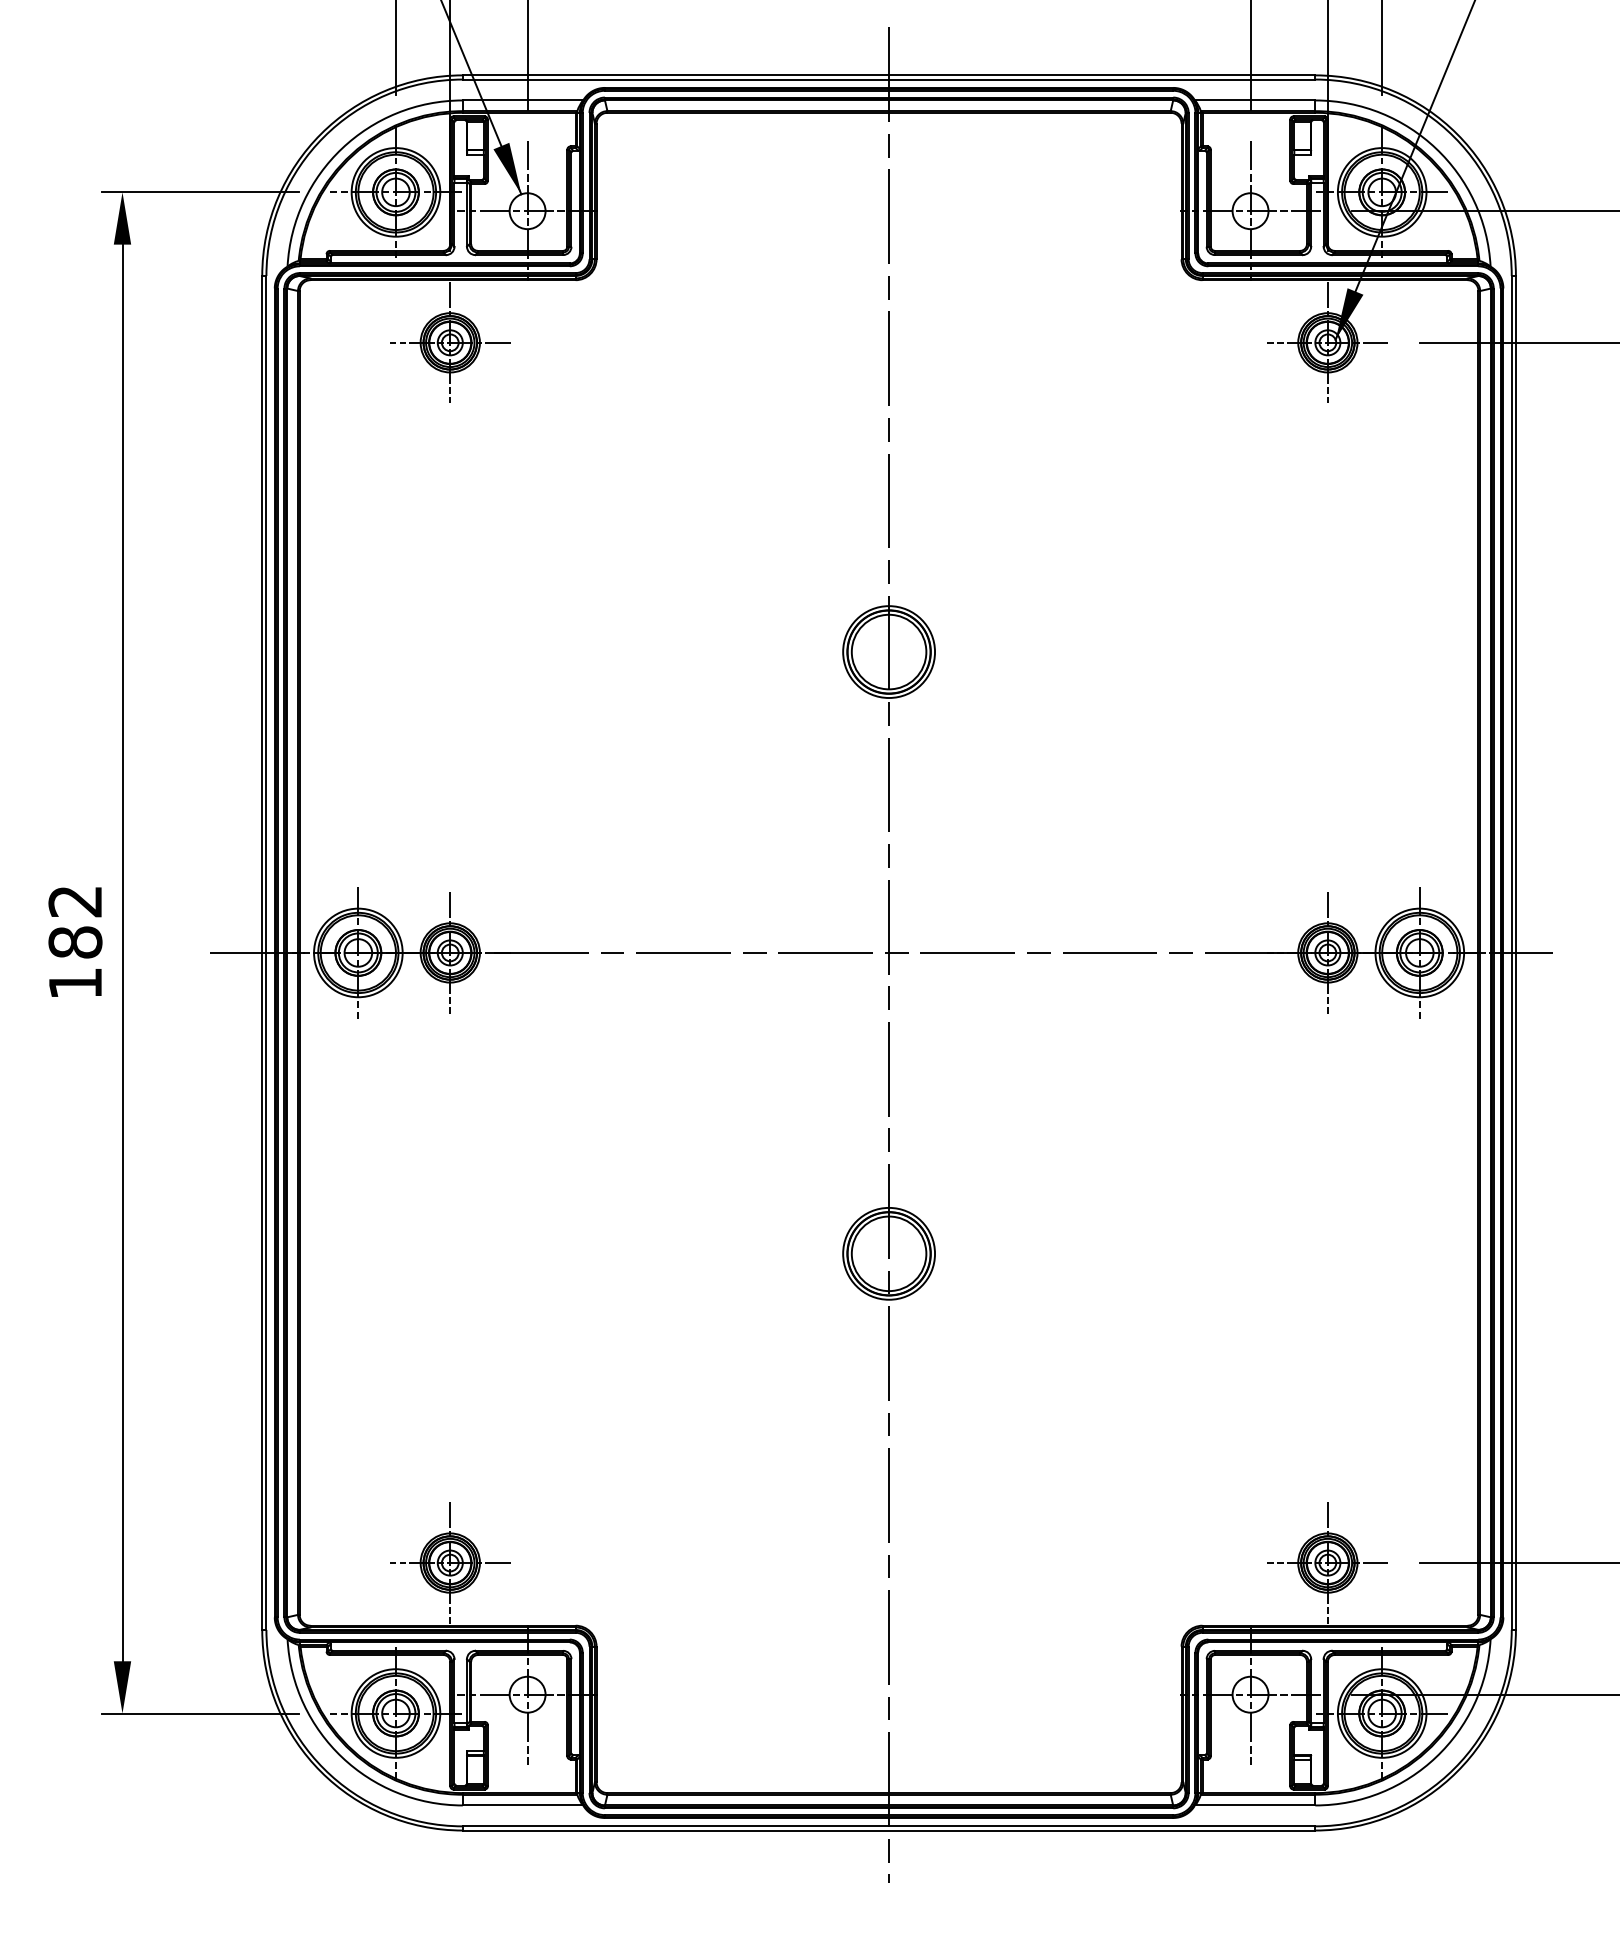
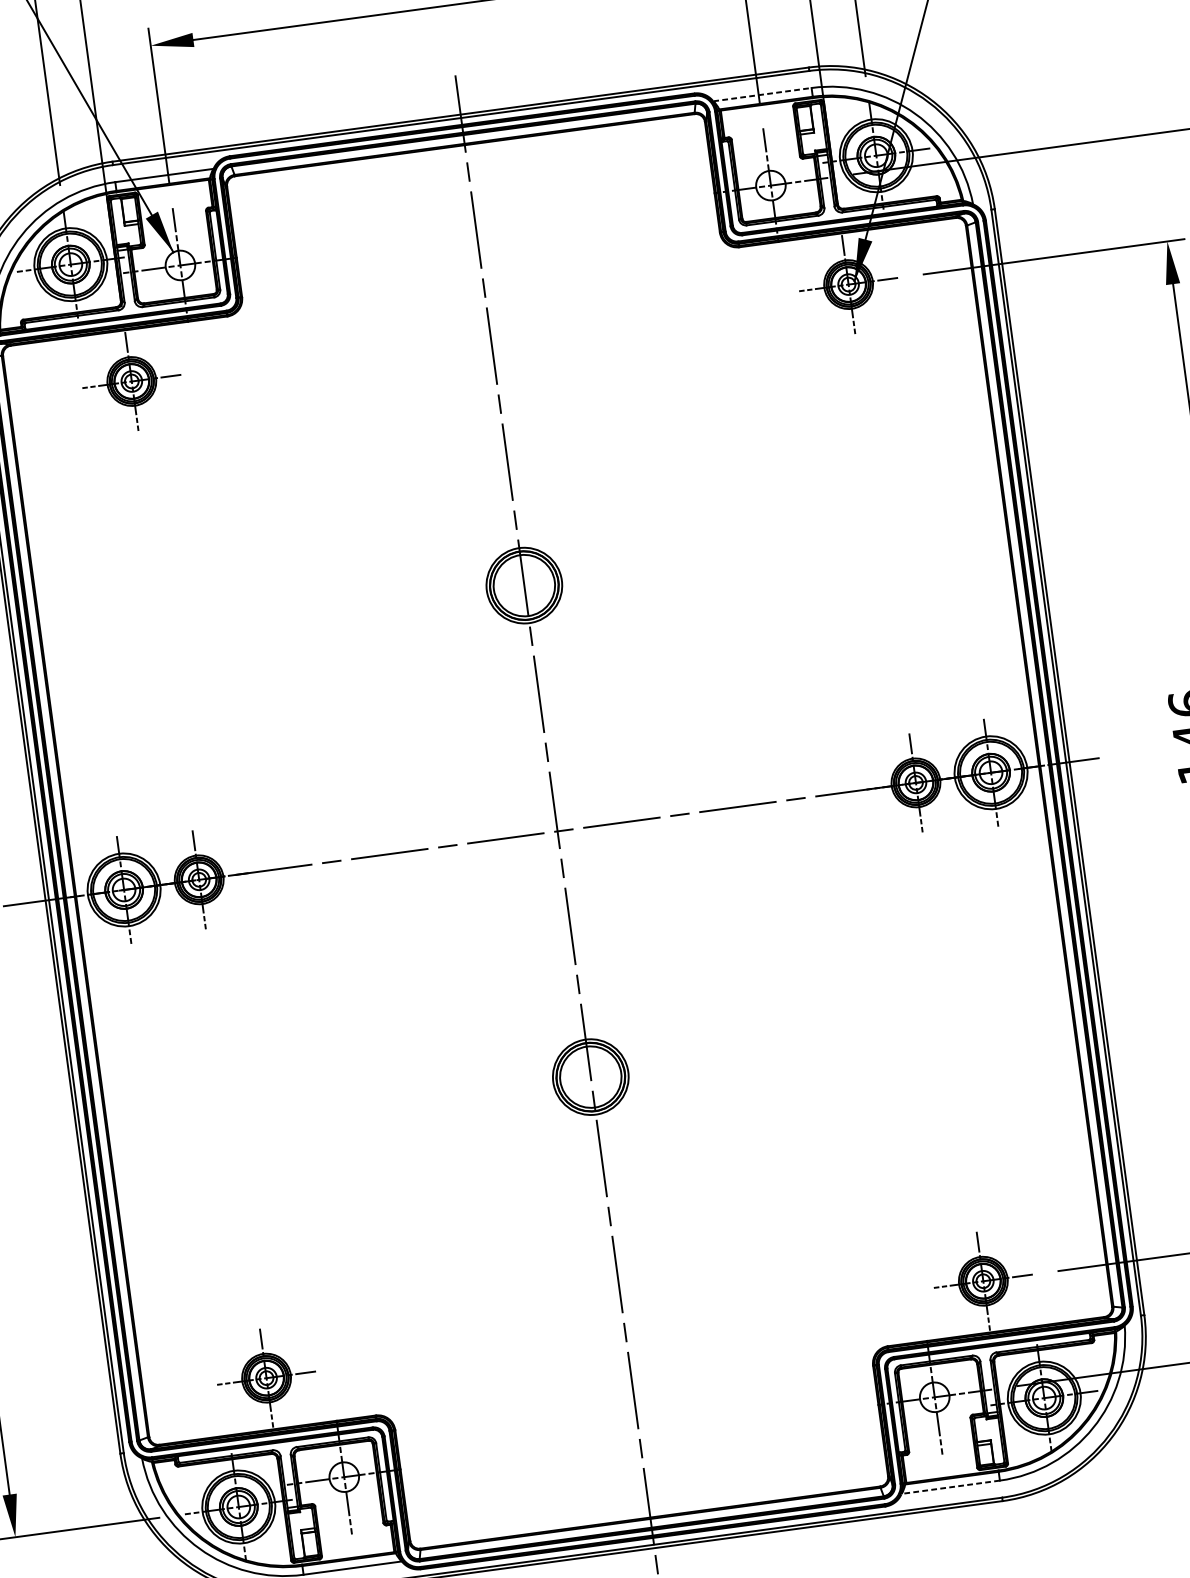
line: (1255, 100) -> (762, 94), solid -> dashed
line: (1254, 1805) -> (950, 1487), solid -> dashed

